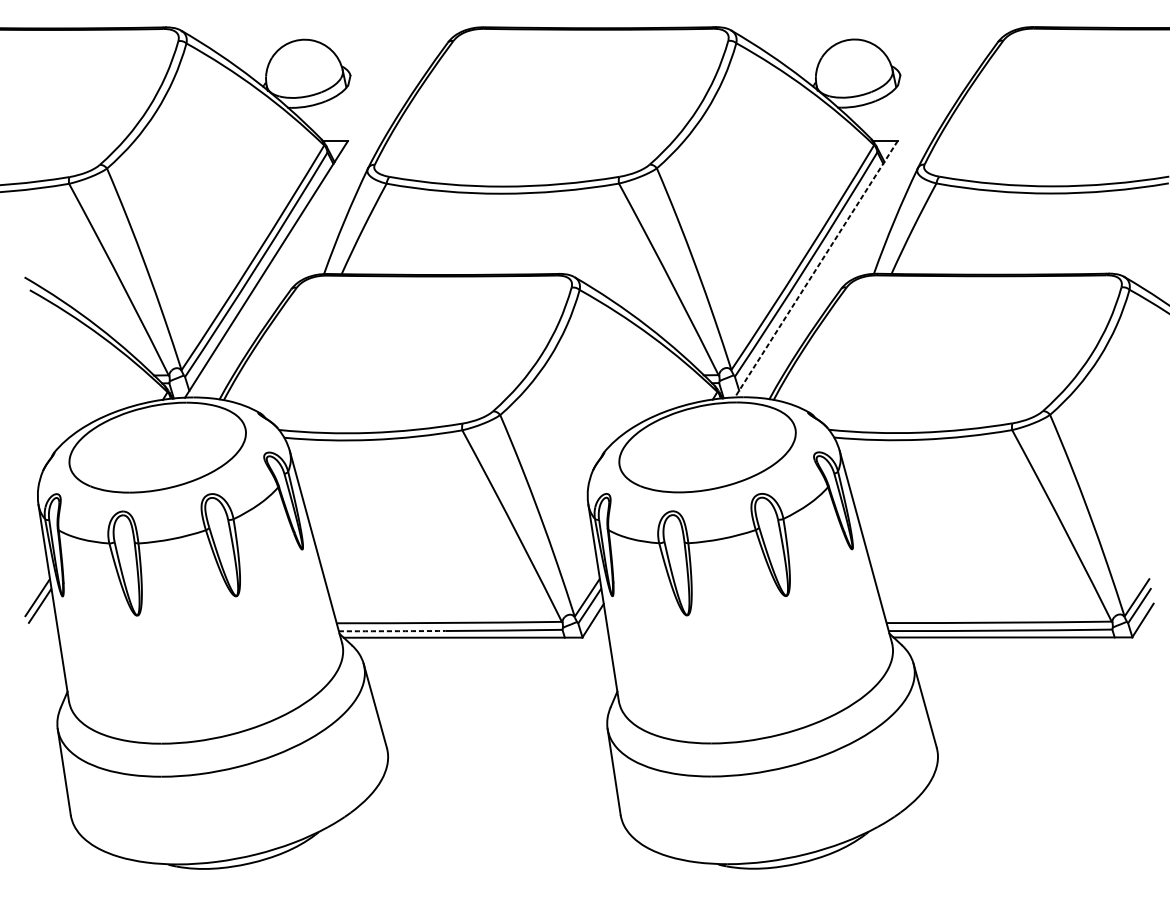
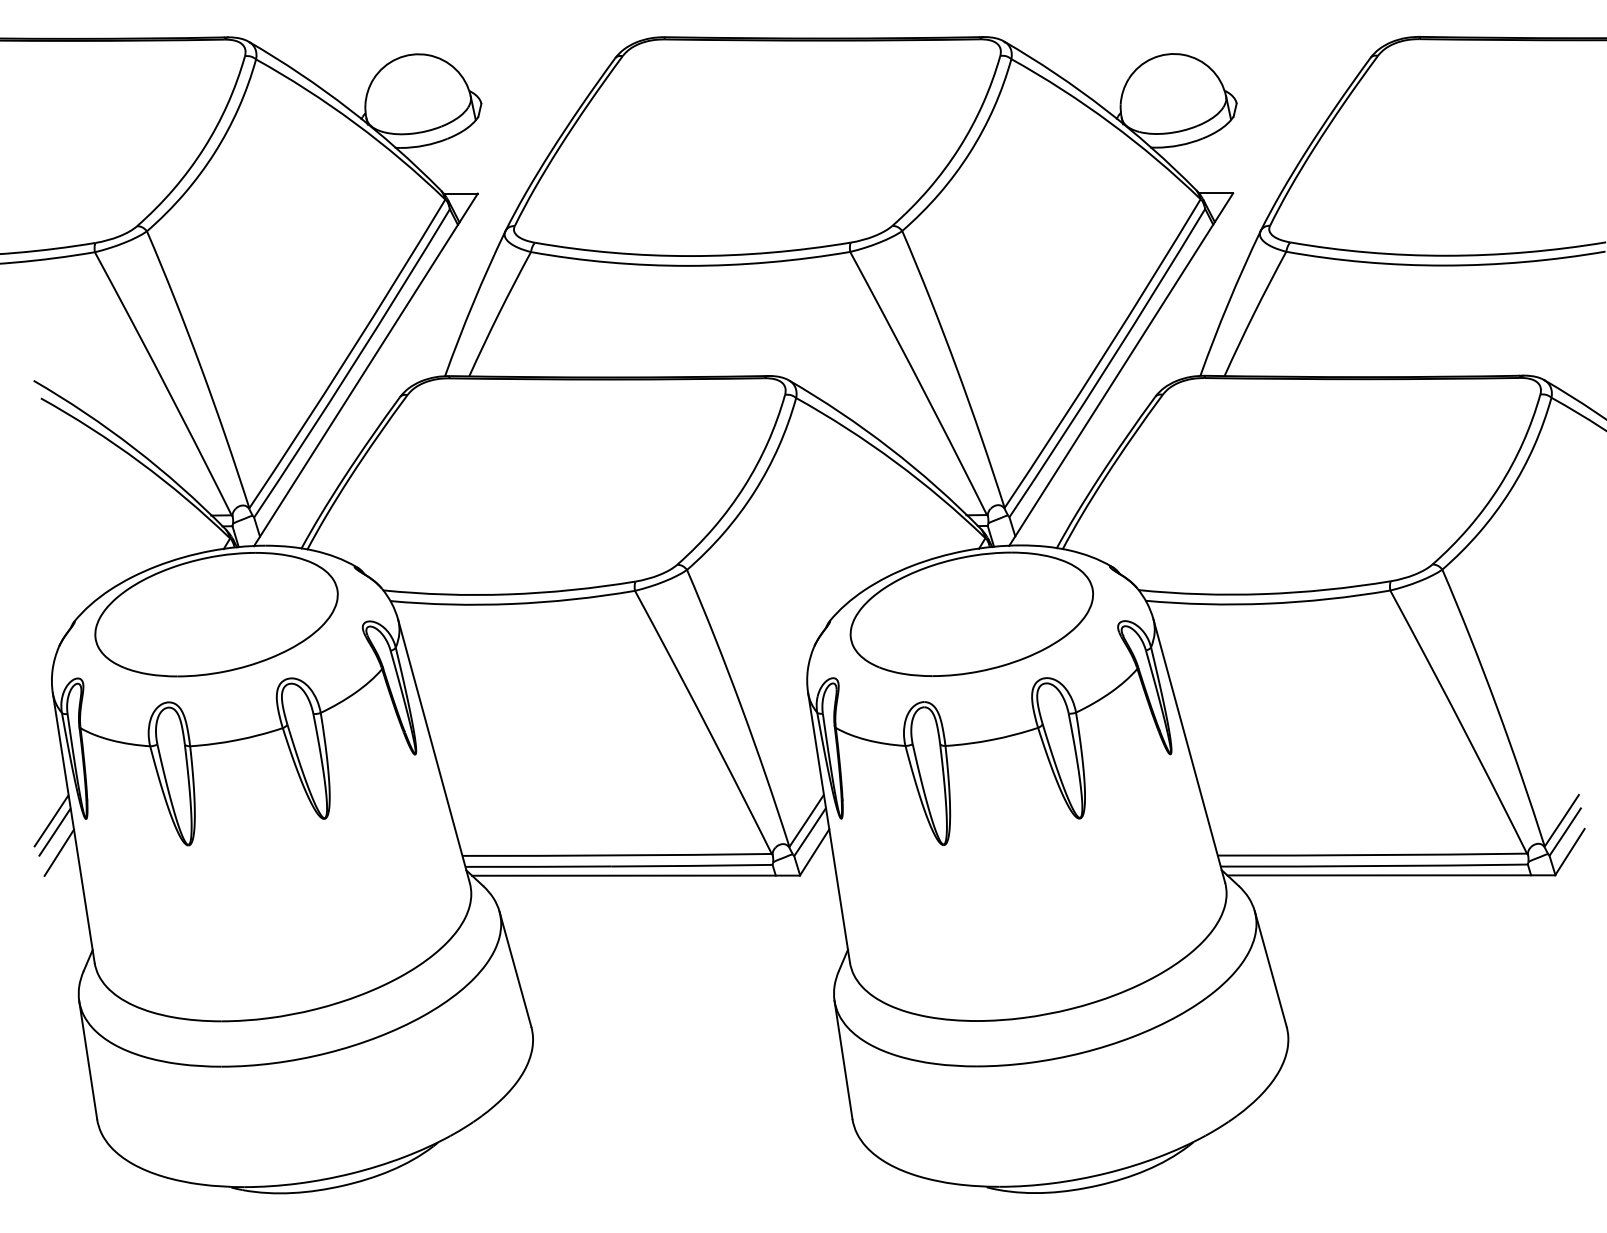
line: (816, 269) -> (1121, 369), dashed -> solid
line: (43, 620) -> (59, 852), added
arc: (392, 631) -> (538, 866), dashed -> solid

